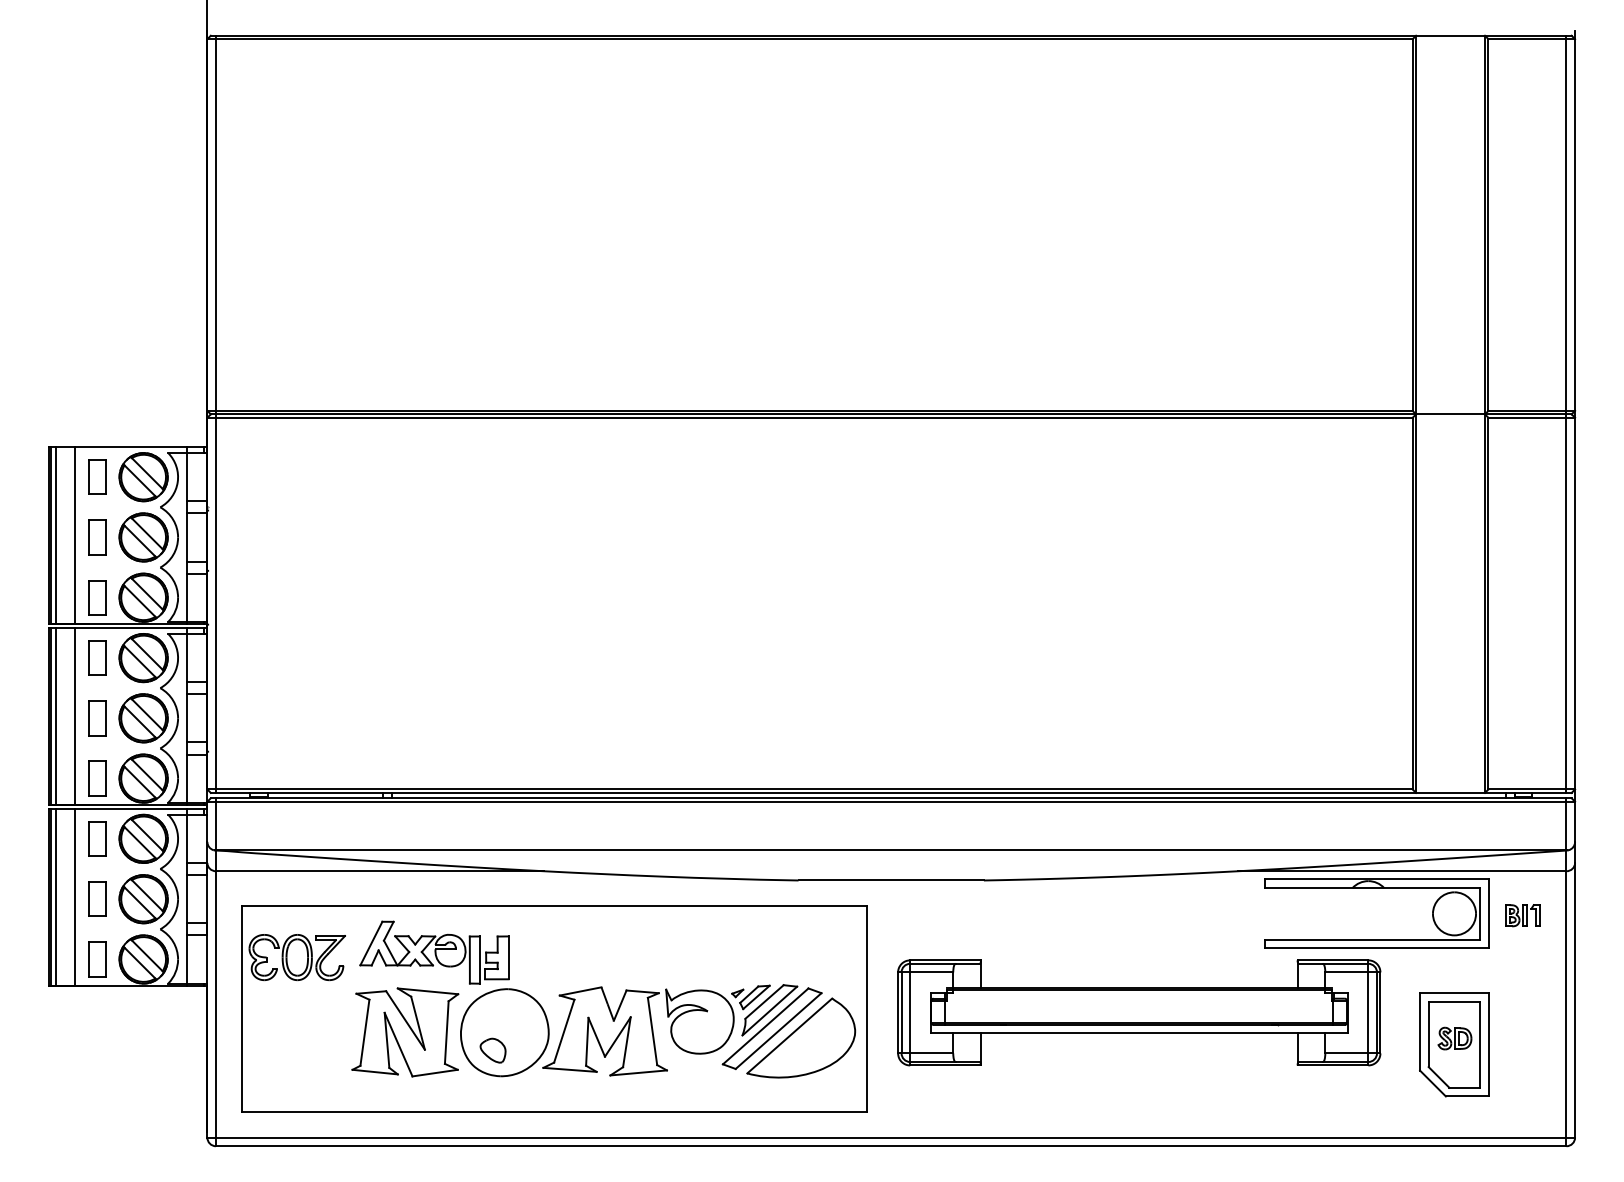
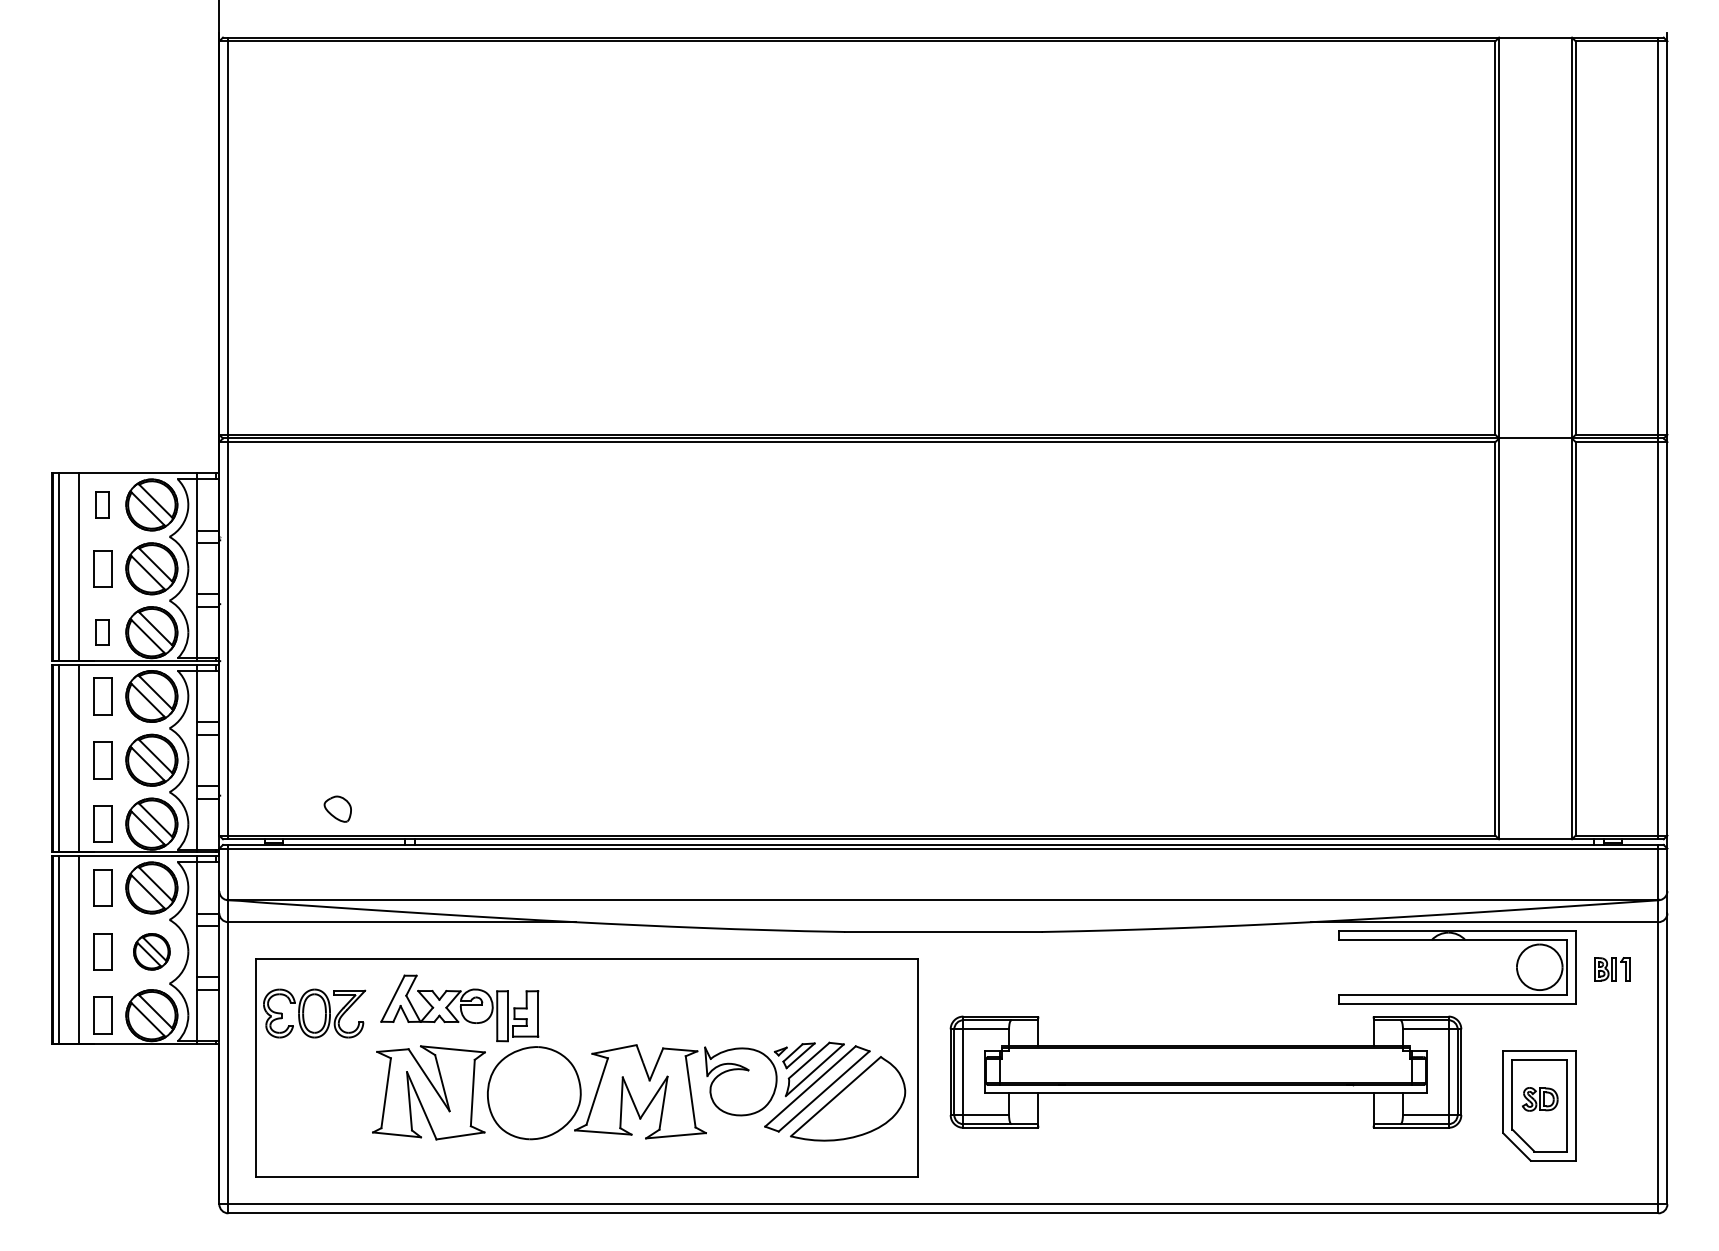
part: (97, 476) -> (102, 504), size x0.7
part: (97, 597) -> (102, 632), size x0.7
part: (143, 898) -> (151, 951), size x0.7
part: (492, 1050) -> (337, 808), moved

